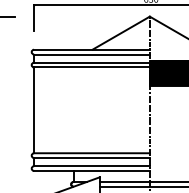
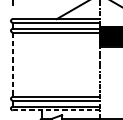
line: (34, 110) -> (13, 64), solid -> dashed
line: (91, 170) -> (55, 110), solid -> dashed

